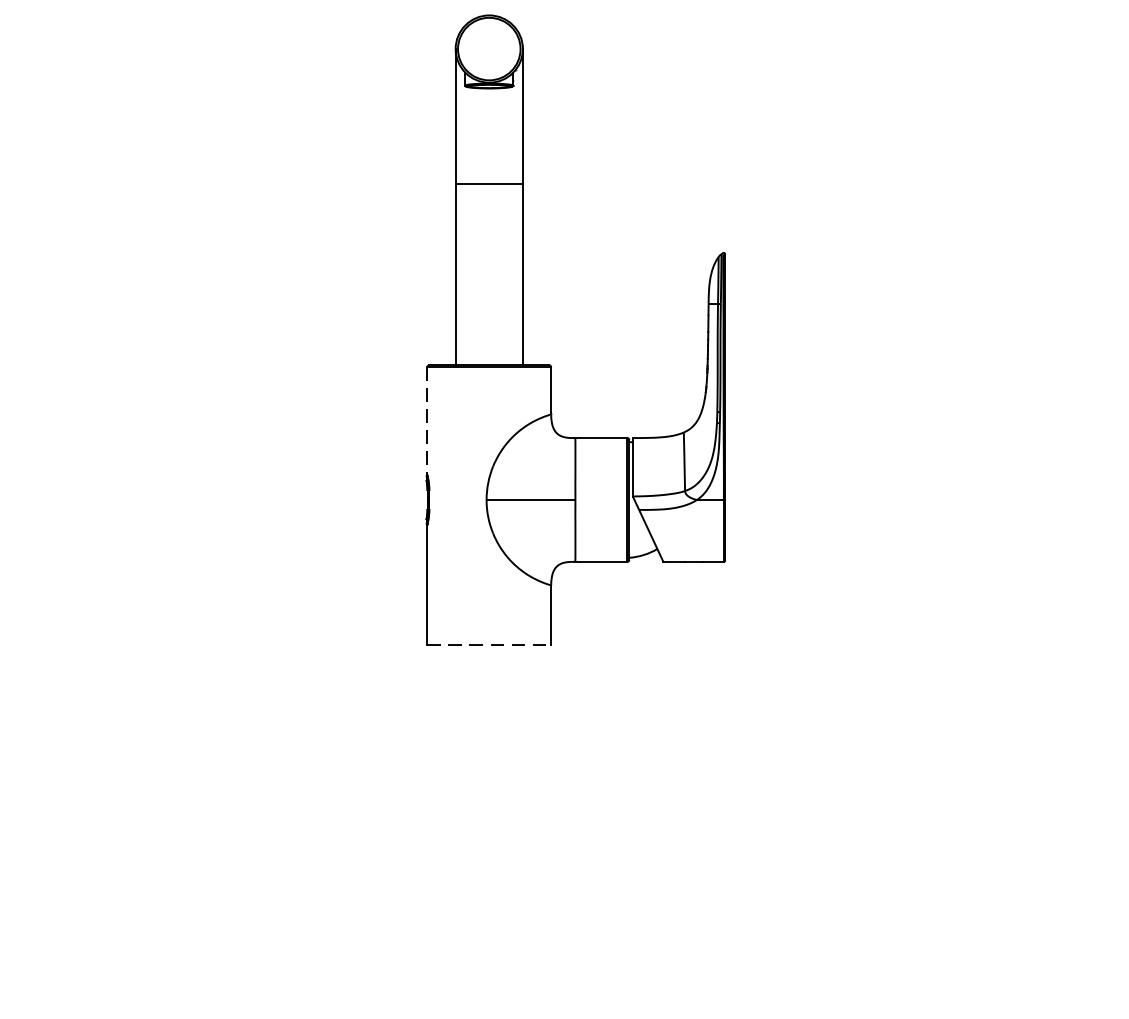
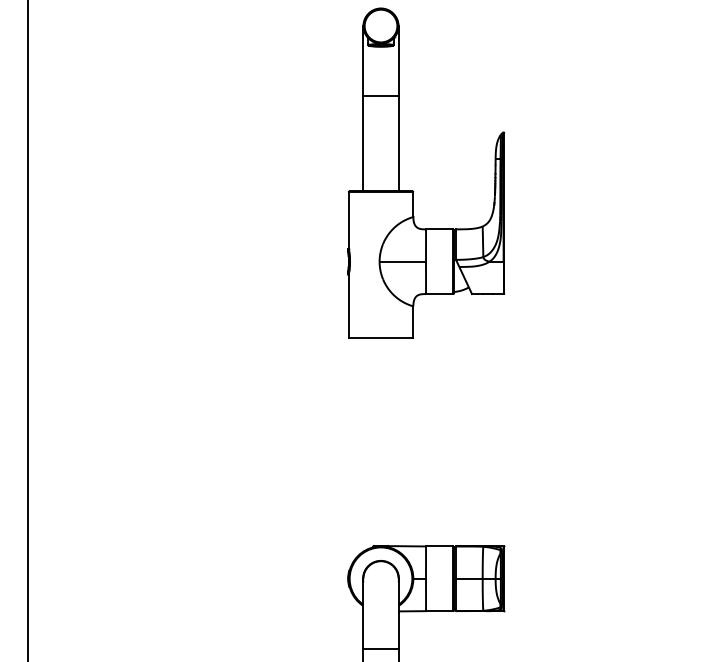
line: (427, 422) -> (348, 221), dashed -> solid
line: (490, 644) -> (381, 337), dashed -> solid

